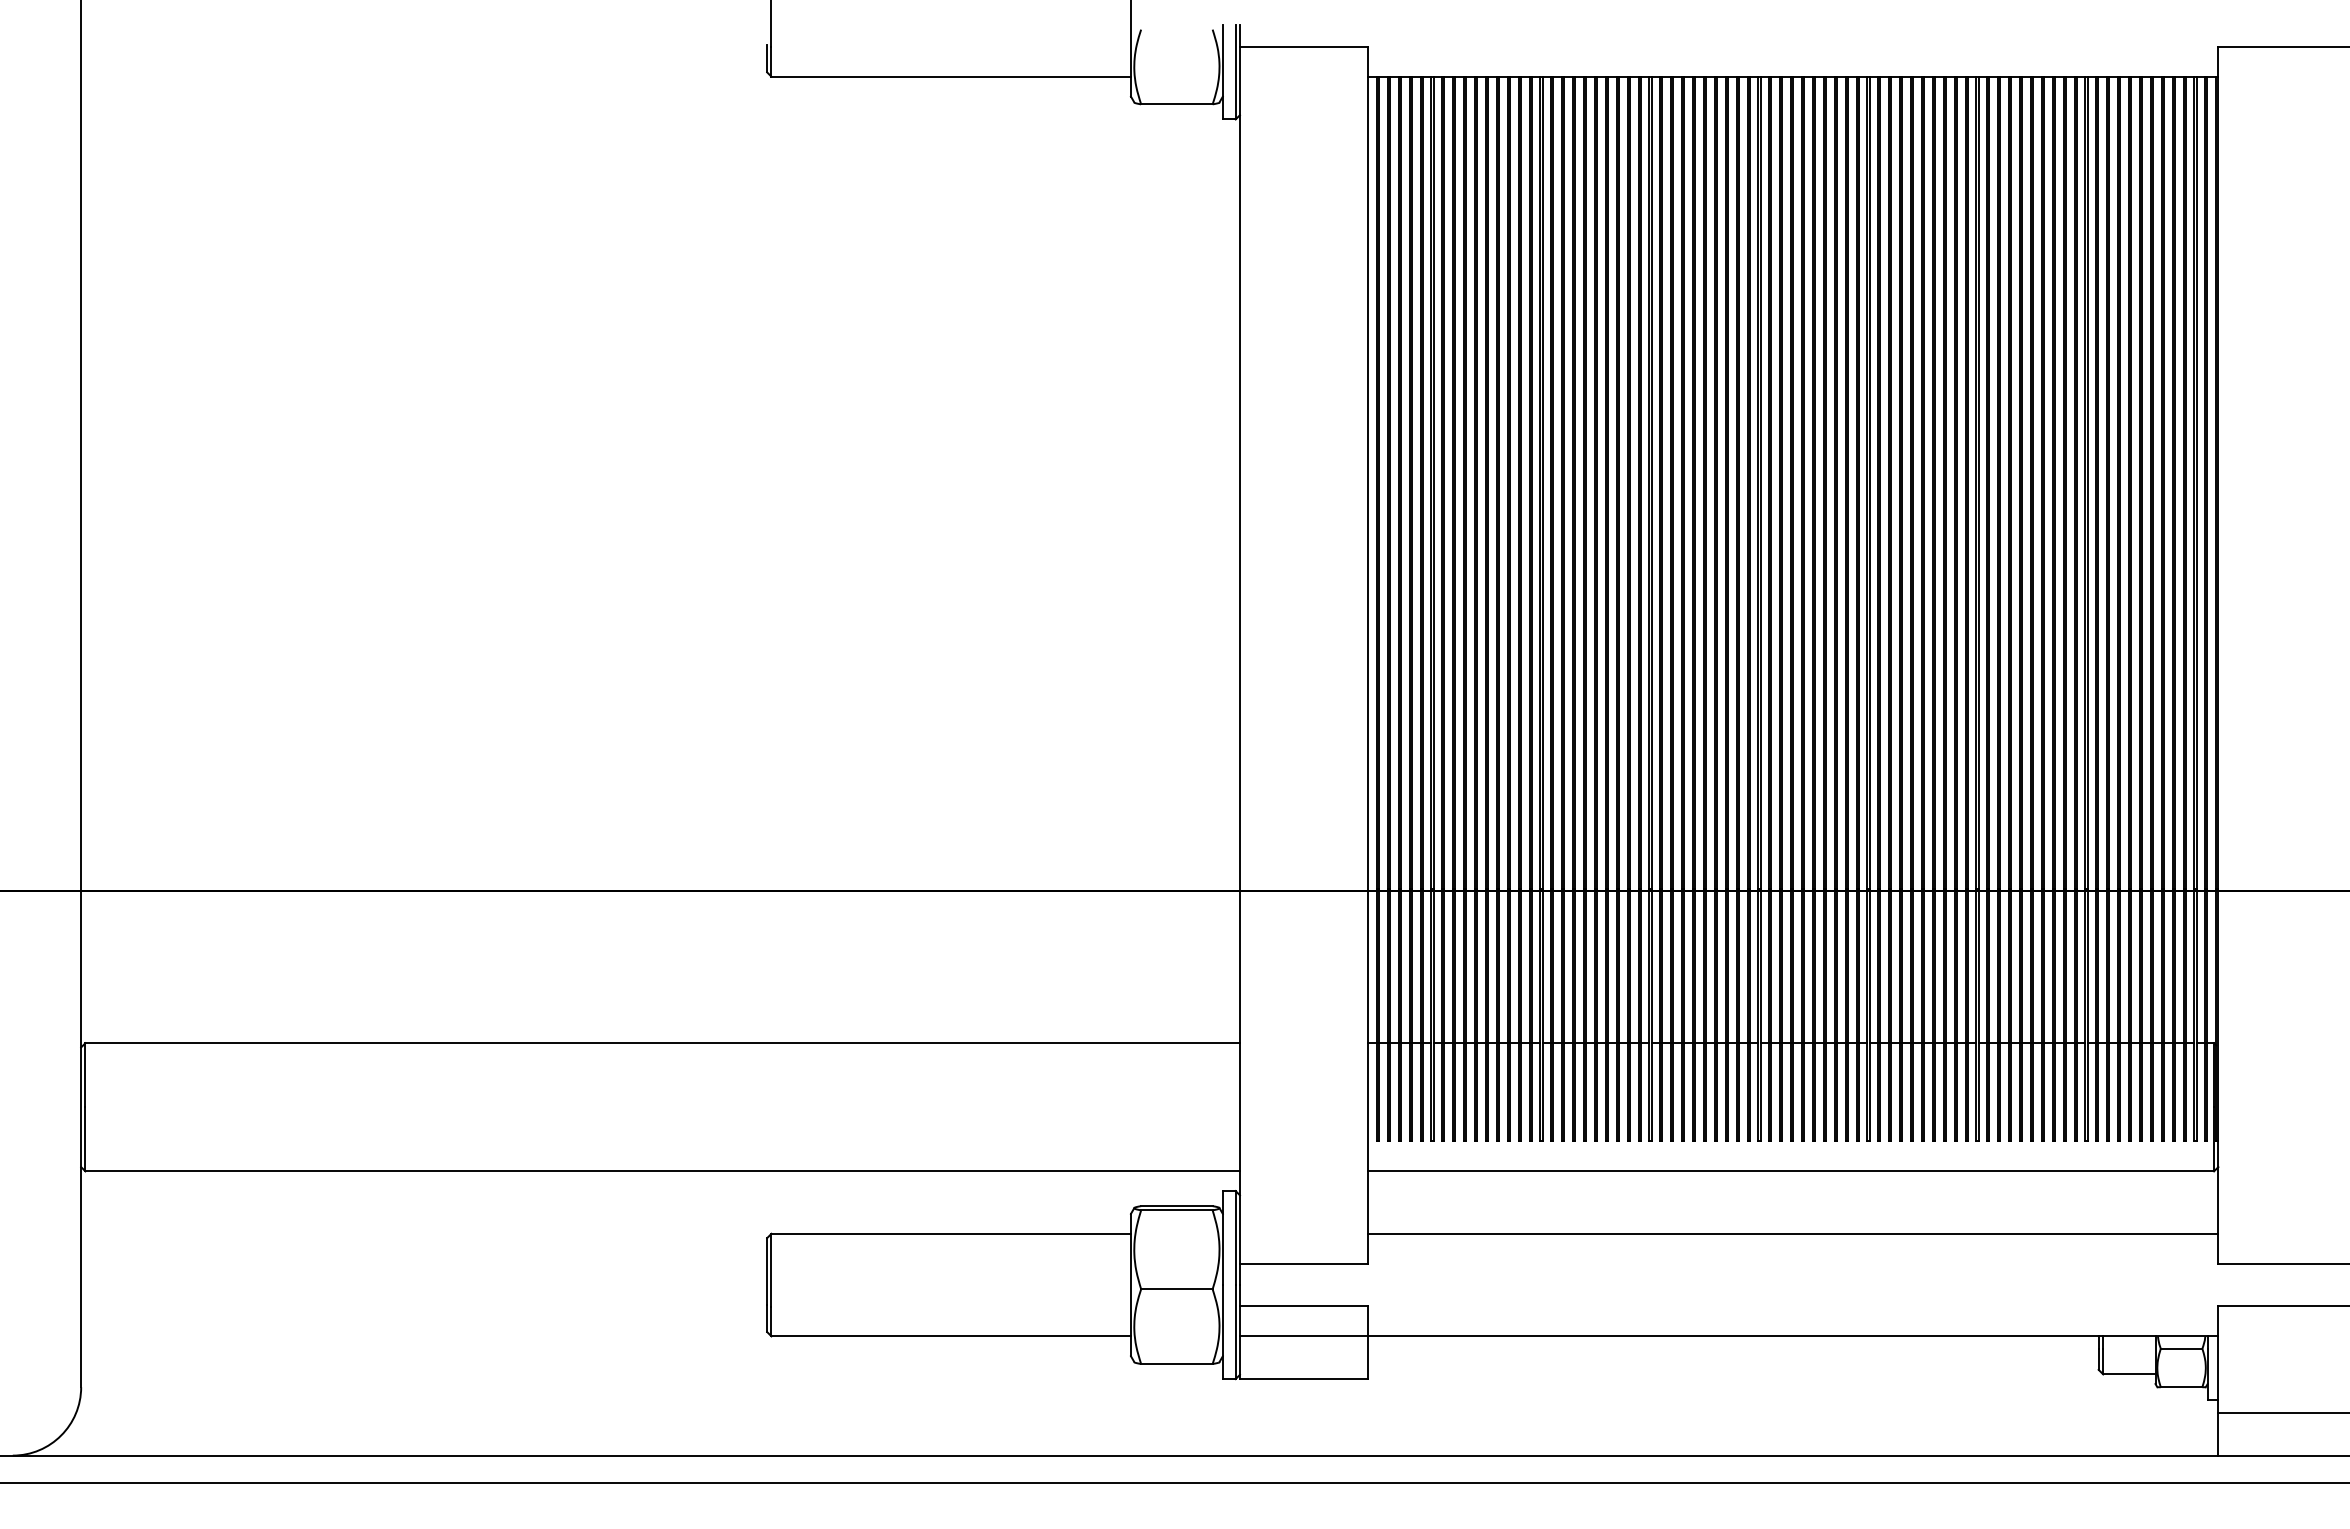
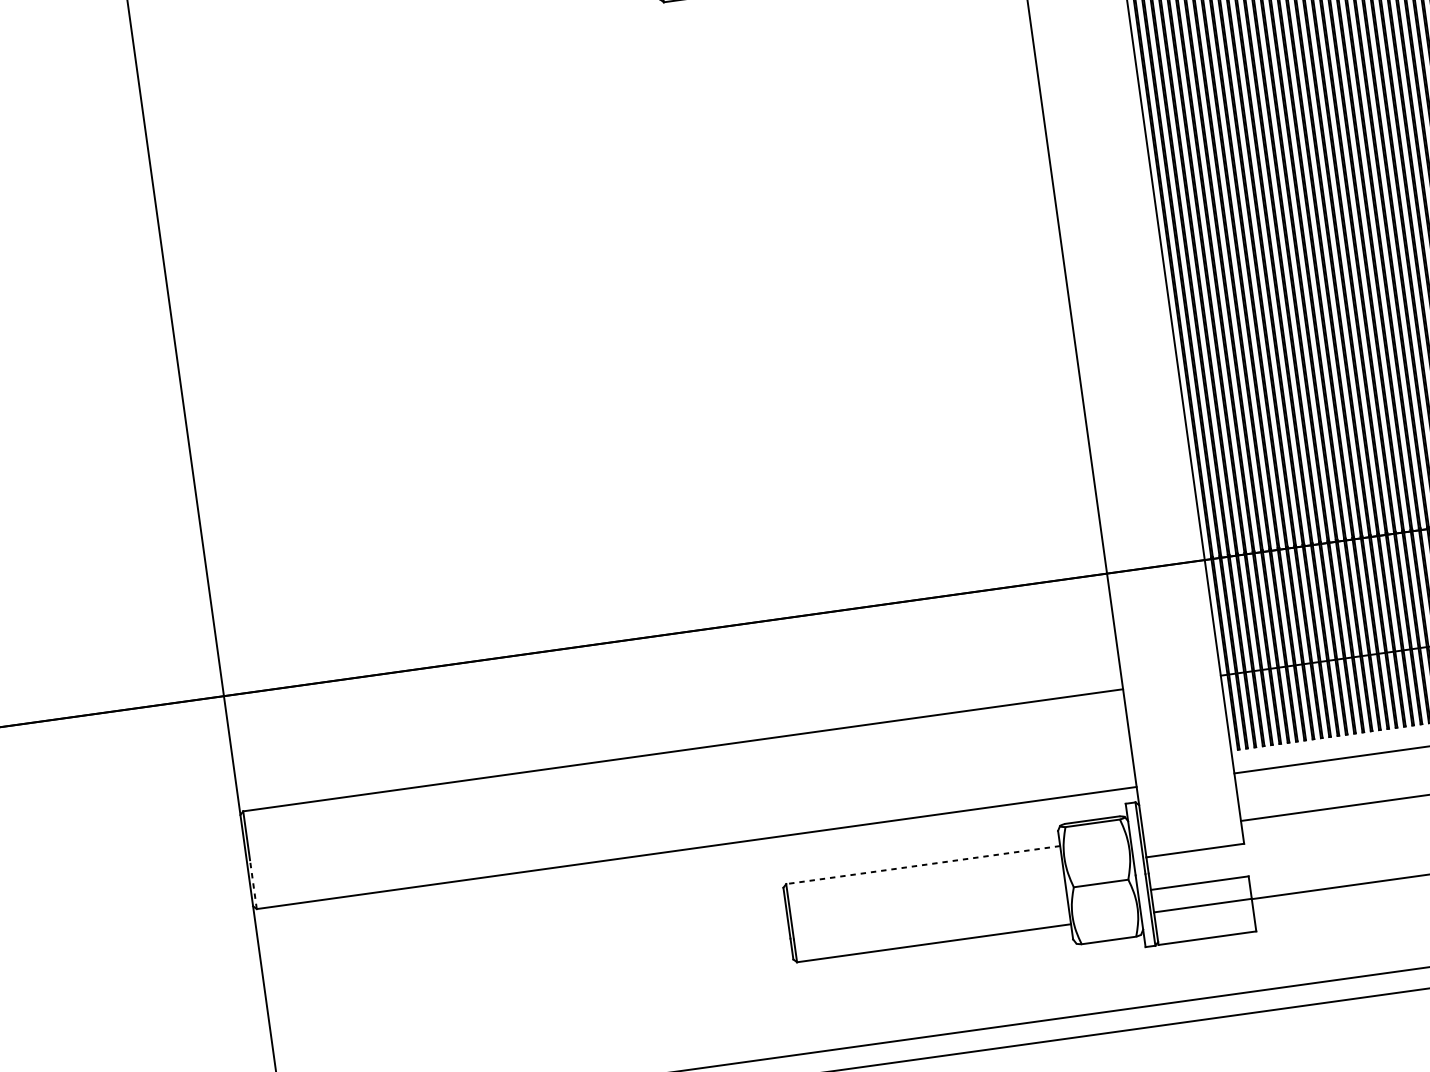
line: (85, 1138) -> (253, 884), solid -> dashed
line: (951, 1233) -> (923, 864), solid -> dashed

